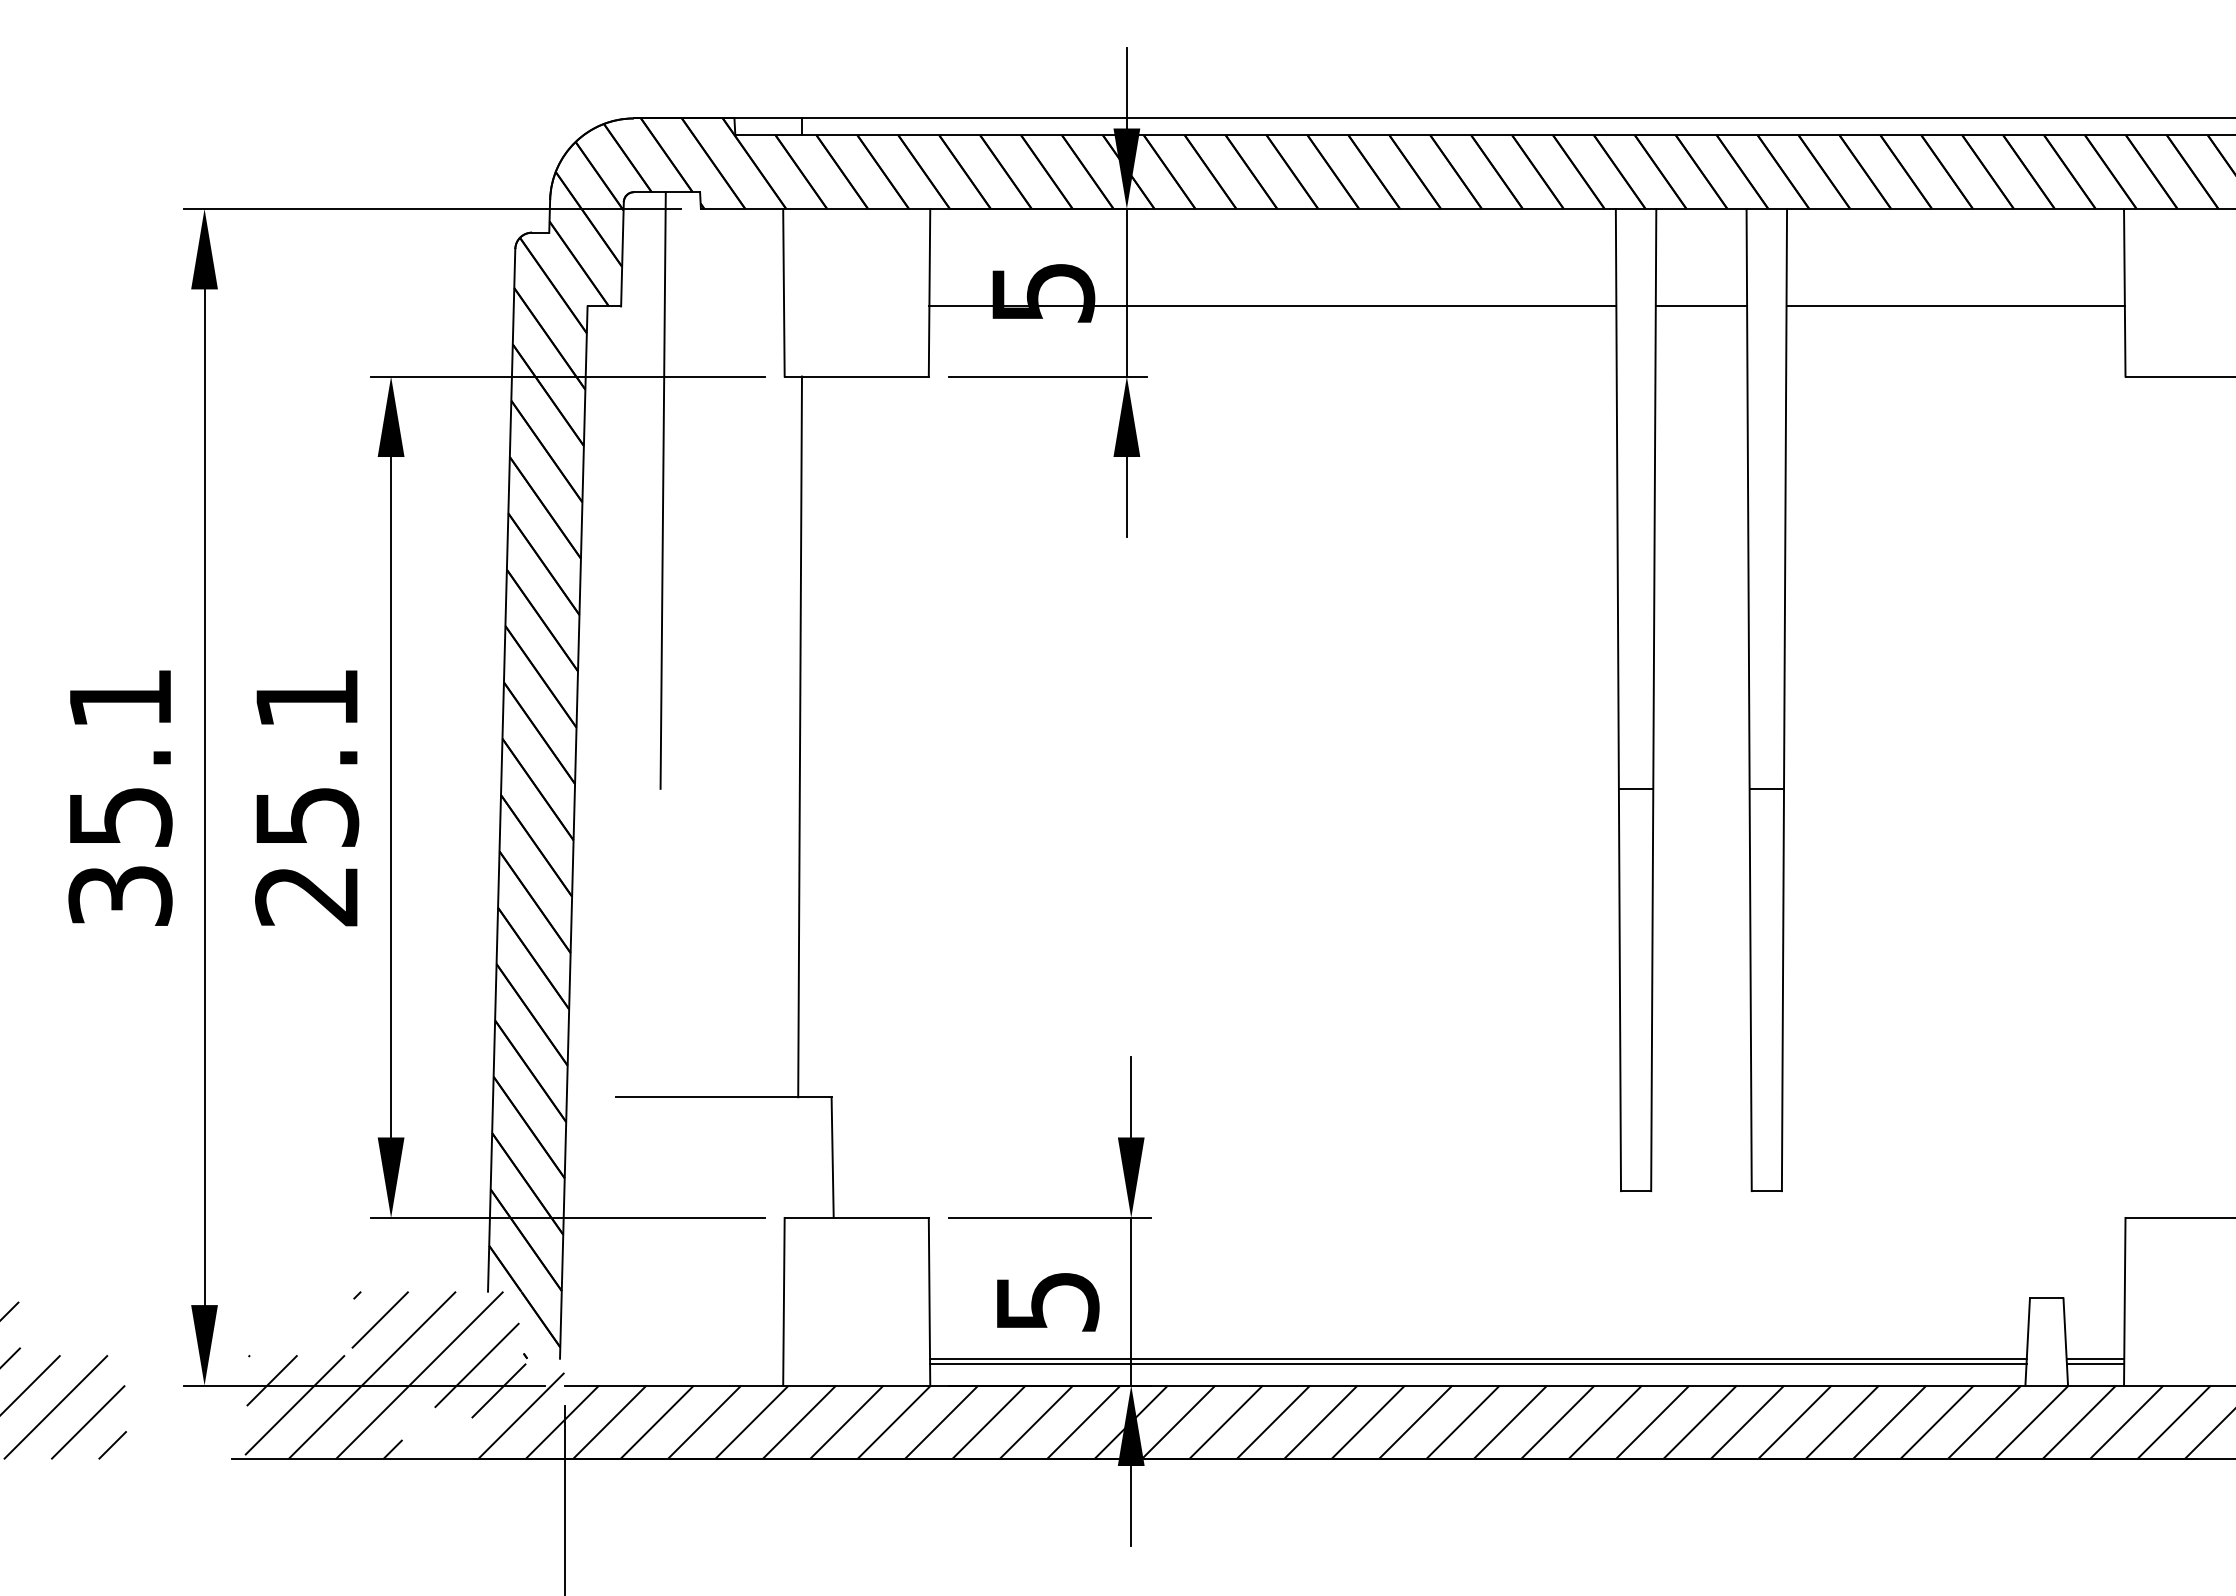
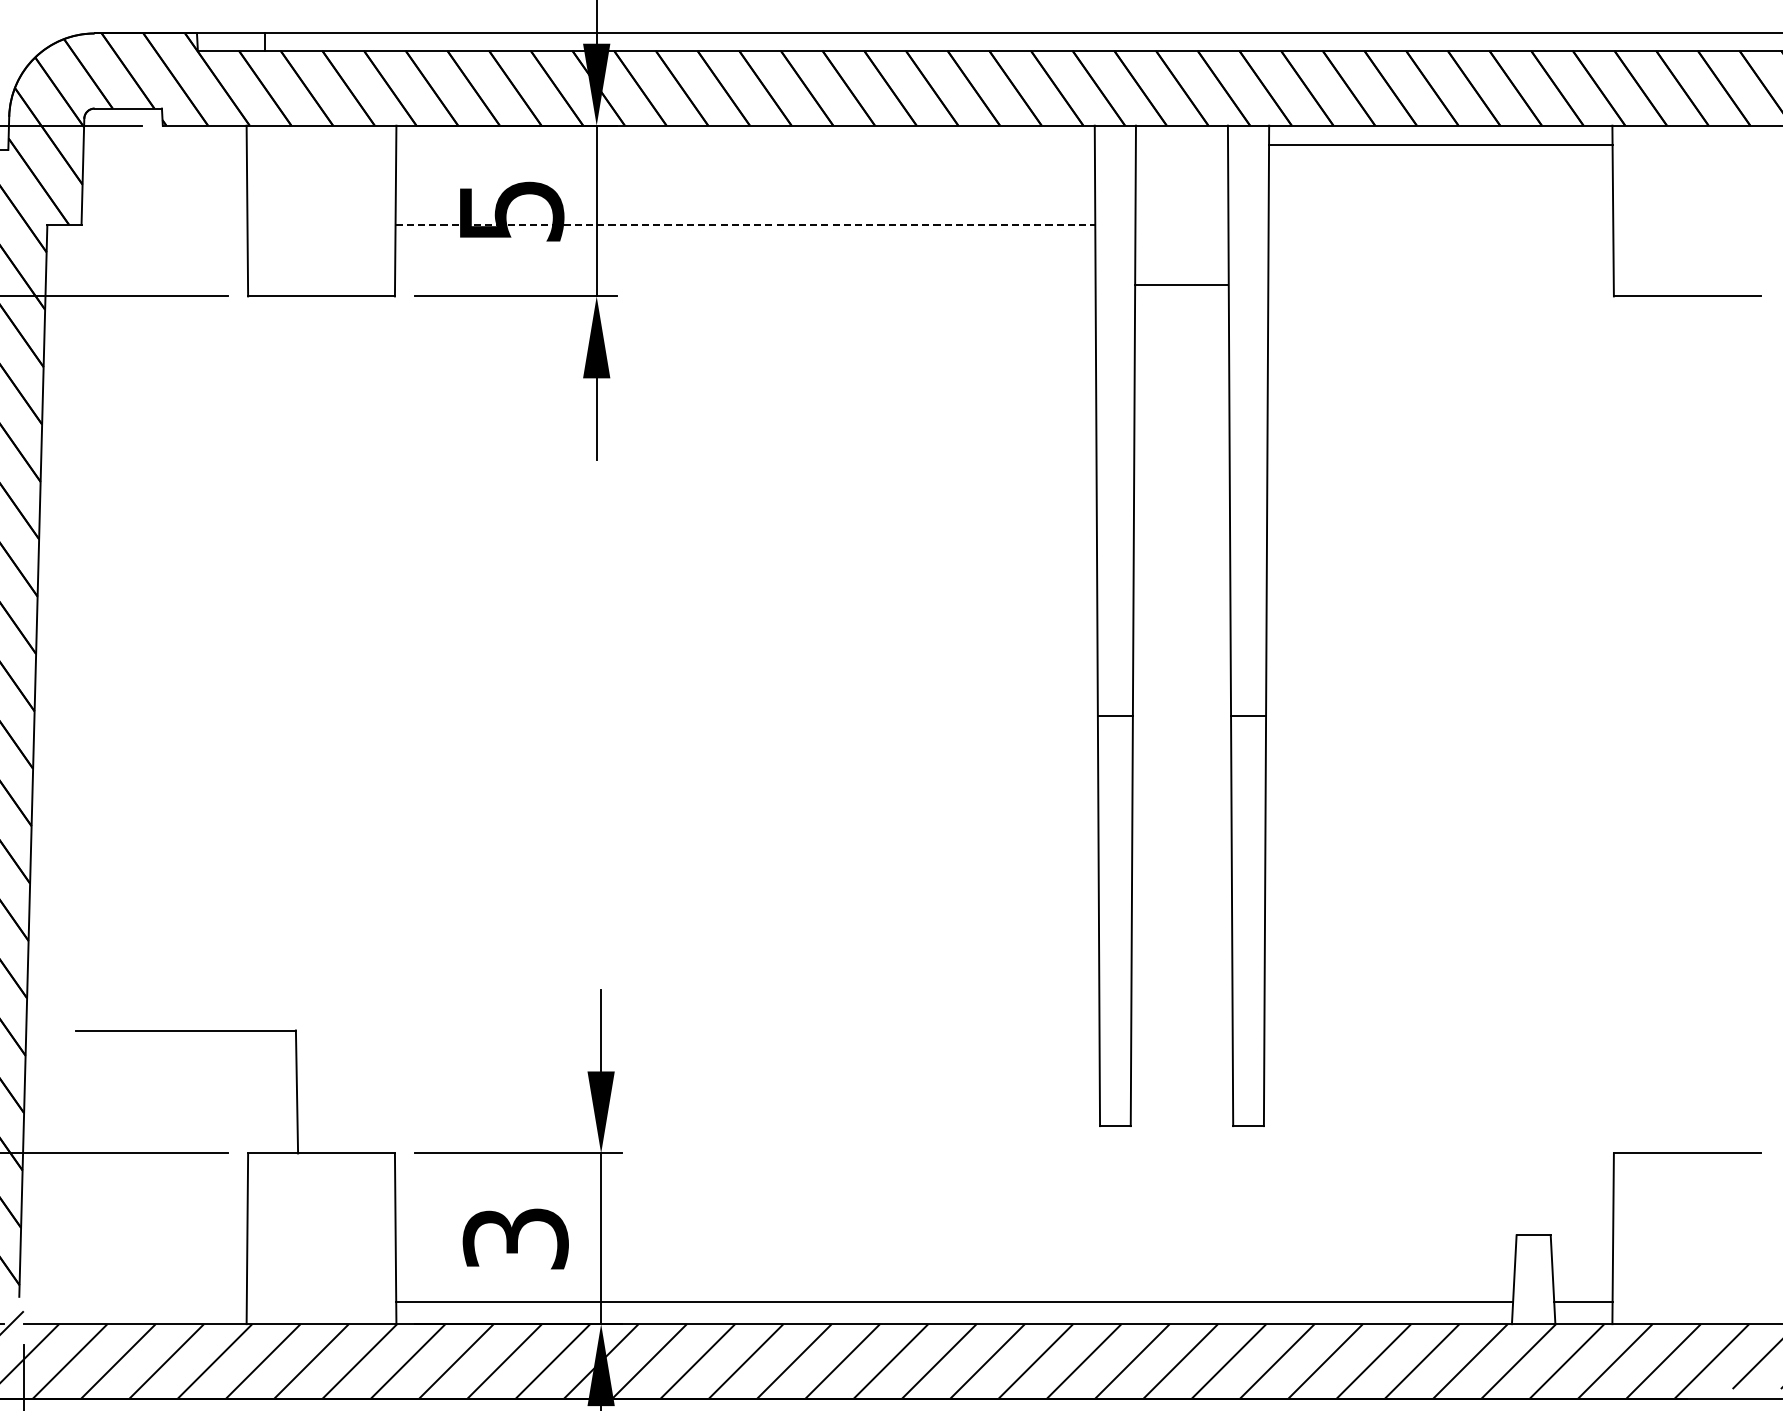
line: (1273, 306) -> (746, 225), solid -> dashed
line: (1701, 306) -> (1182, 285), moved
line: (1955, 306) -> (1440, 144), moved
line: (662, 490) -> (123, 412), removed
line: (800, 736) -> (264, 663), removed
text: (1047, 1301) -> (515, 1238), 5 -> 3
line: (1478, 1358) -> (954, 1296), removed
line: (2095, 1358) -> (1583, 1296), removed

